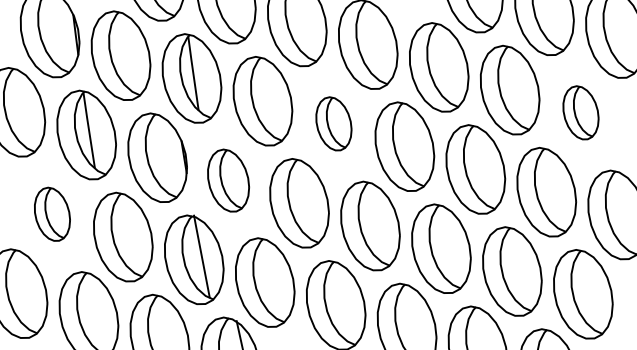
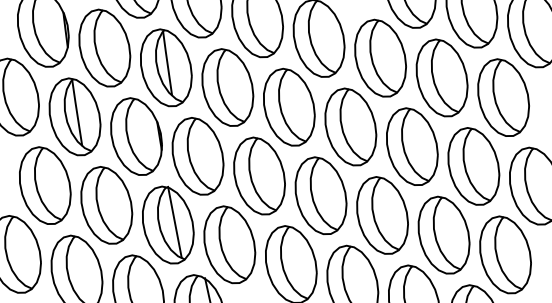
part: (580, 112) -> (503, 97), size x1.67
part: (334, 123) -> (289, 106), size x1.67
part: (227, 180) -> (197, 156), size x1.43
part: (52, 214) -> (45, 185), size x1.67

